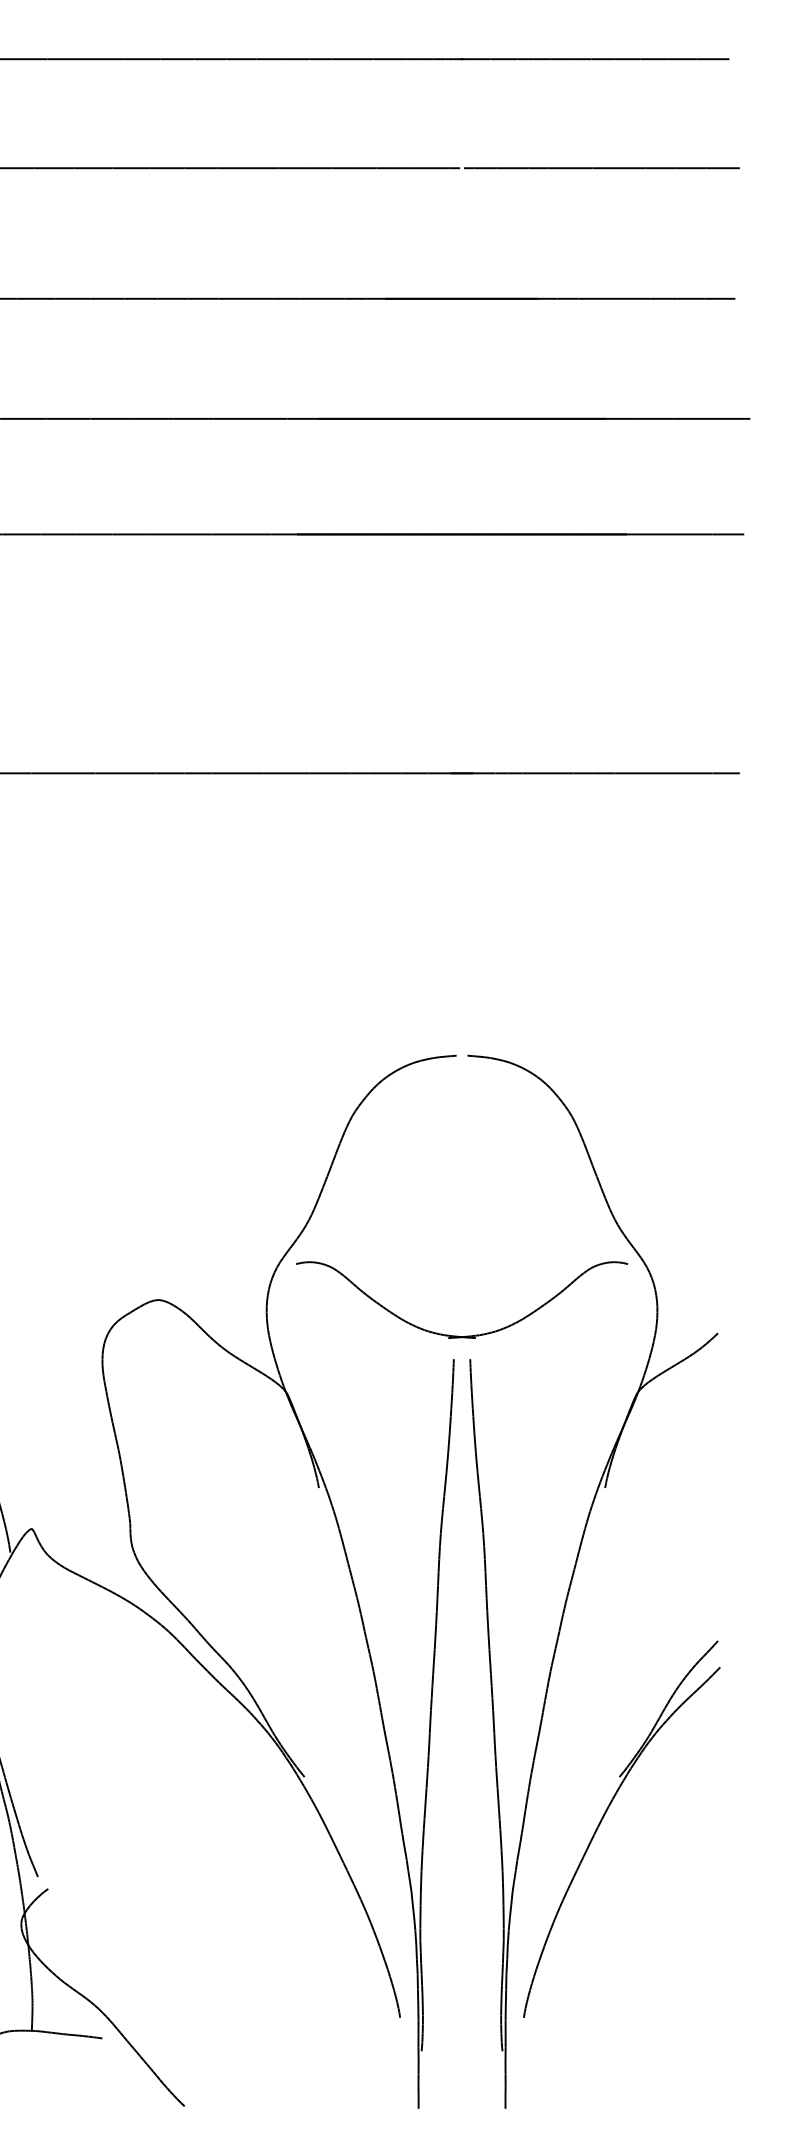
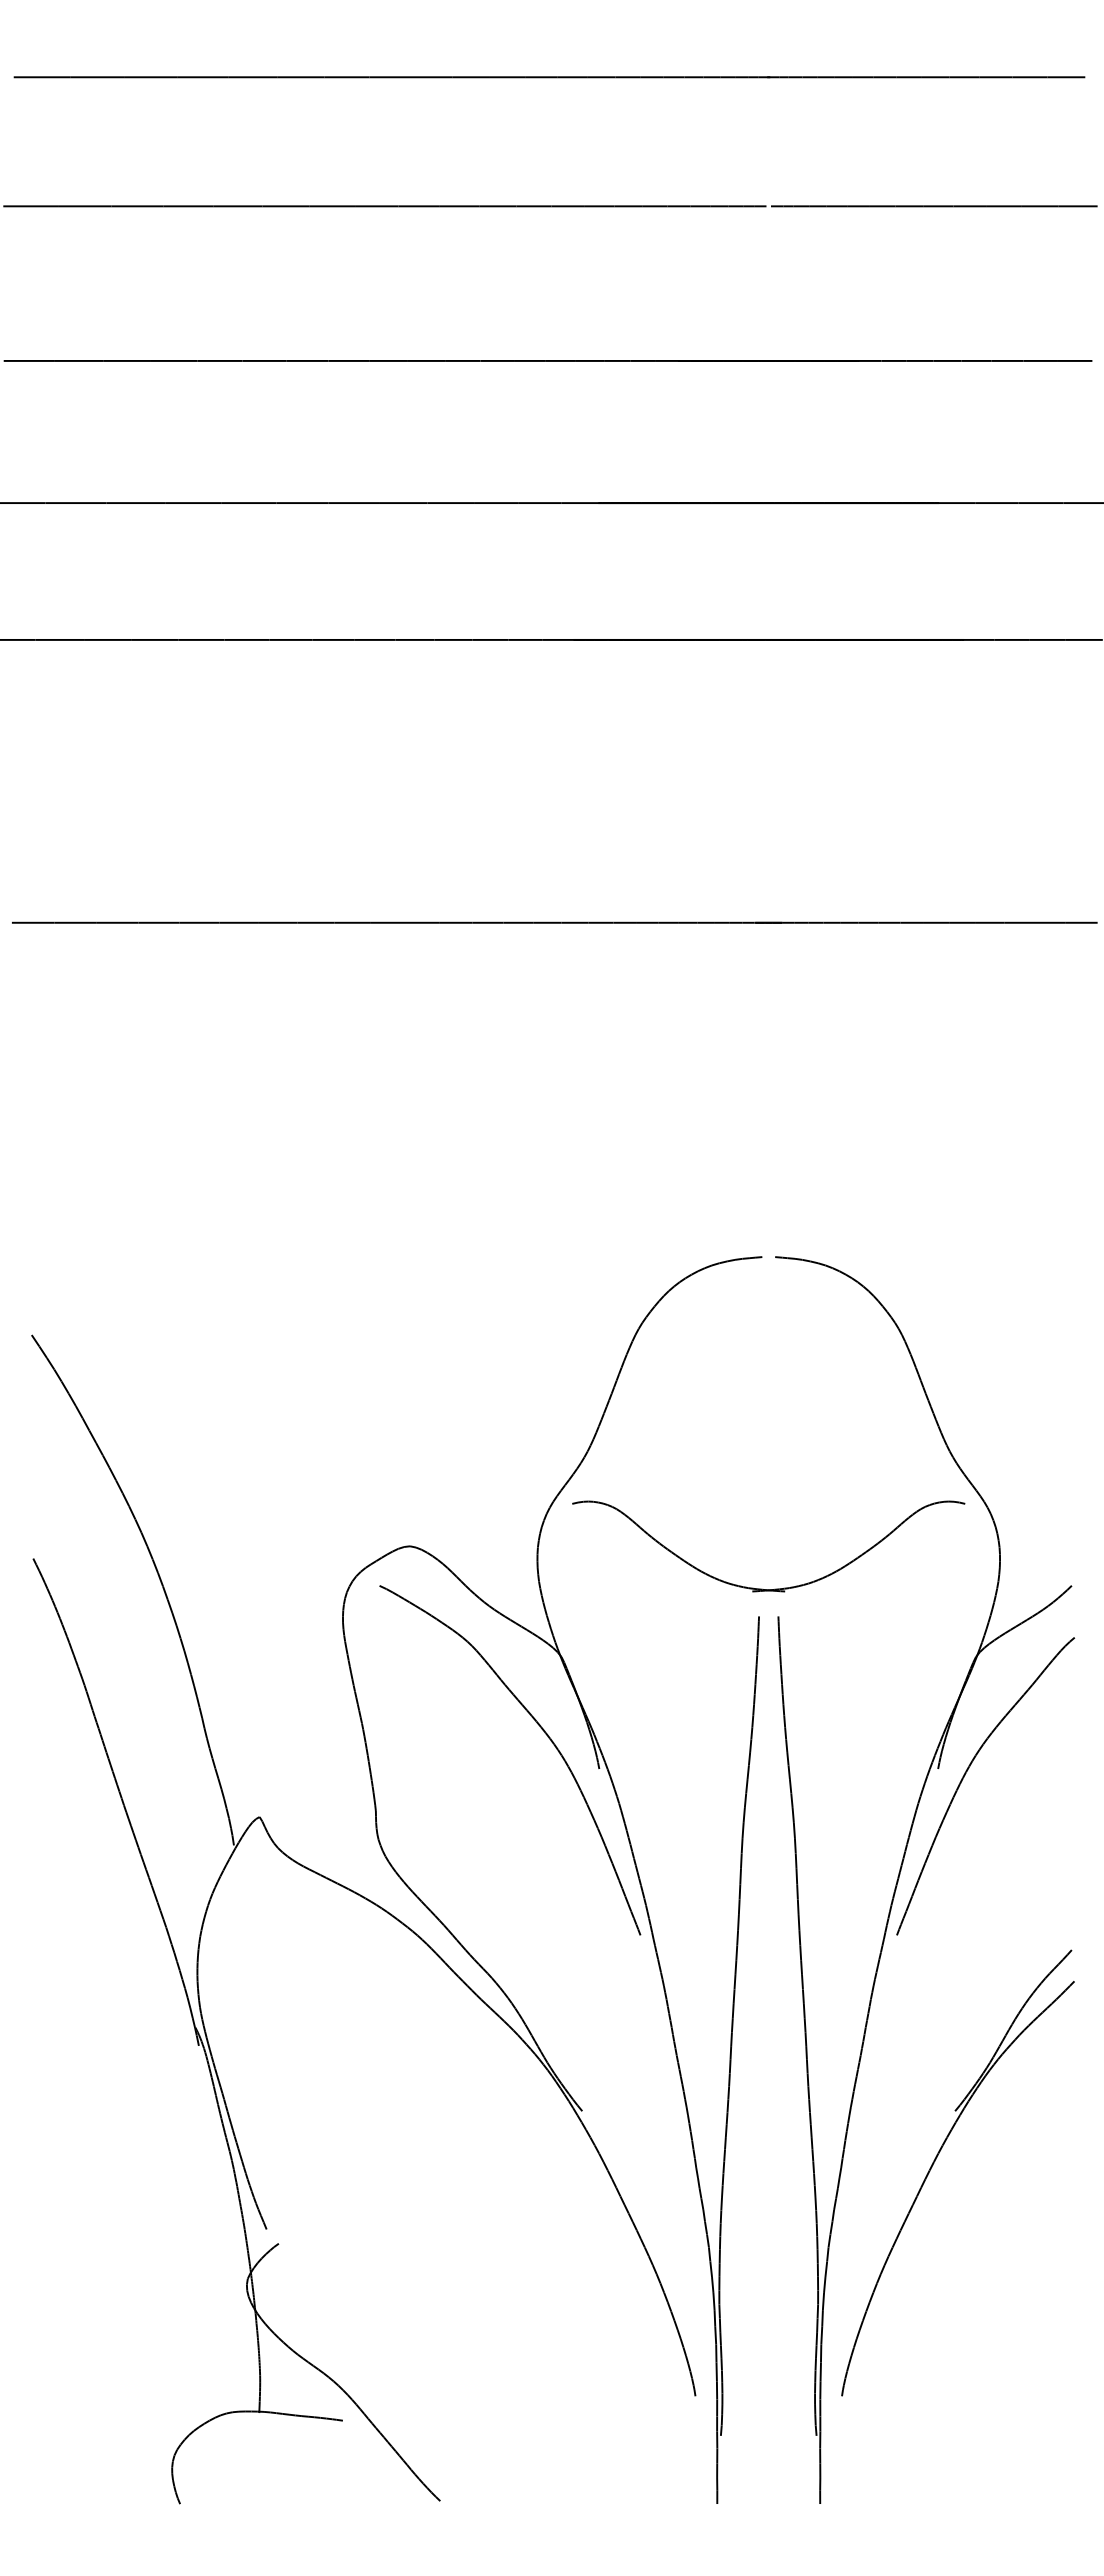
part: (272, 1458) -> (544, 1733), added
part: (628, 1493) -> (965, 1775), added

